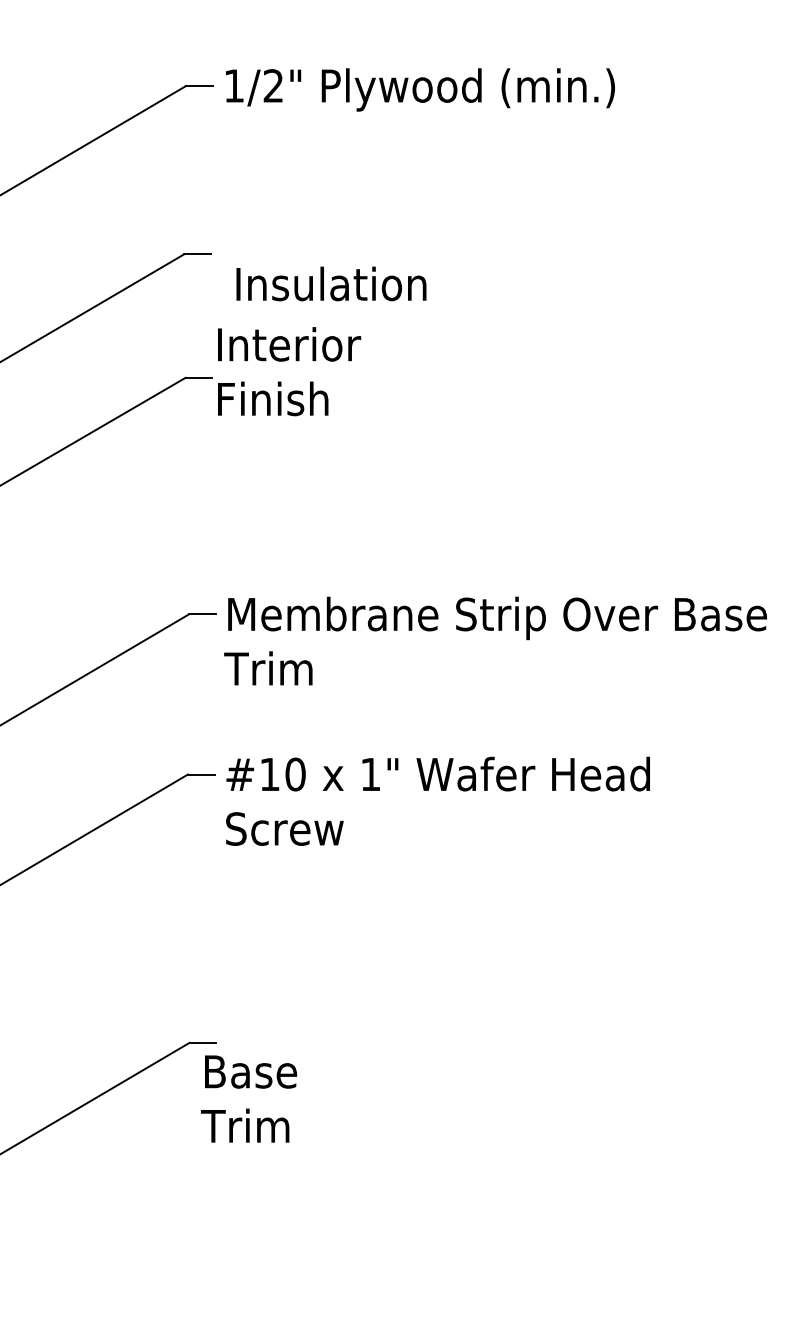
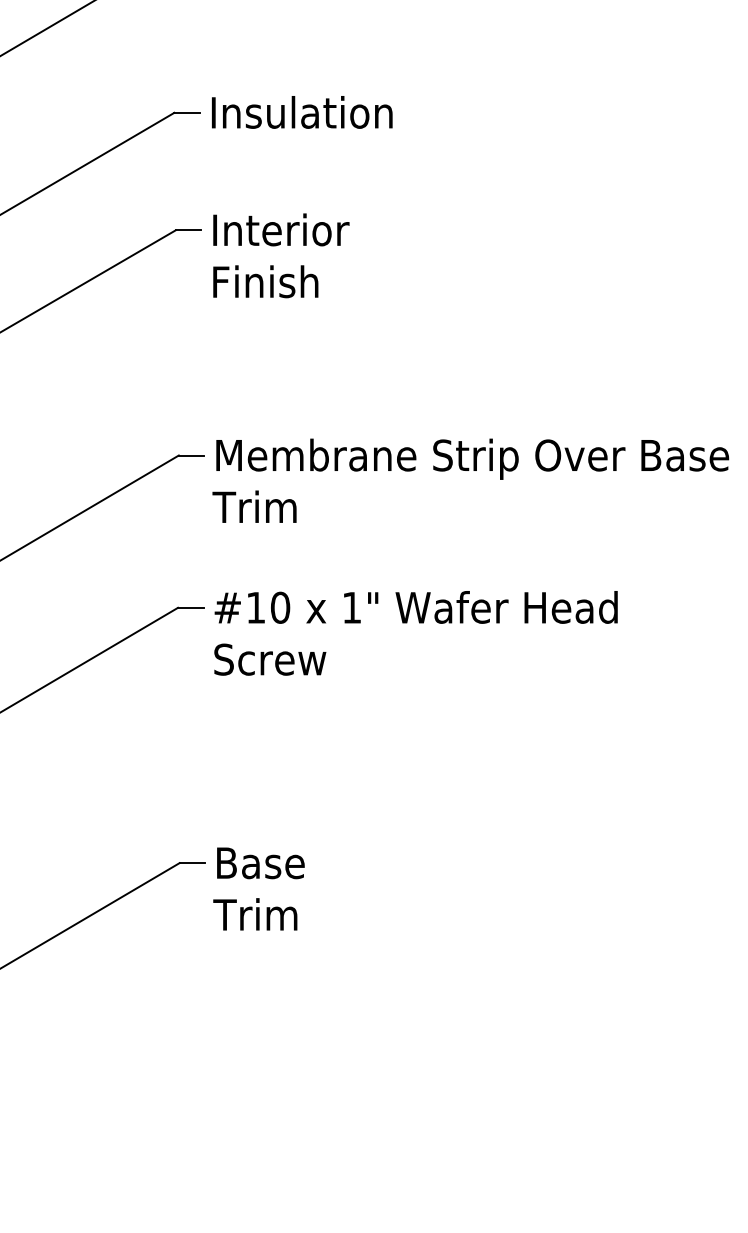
text: (331, 283) -> (302, 111), moved
text: (289, 371) -> (281, 255), moved
text: (249, 1098) -> (259, 888), moved

